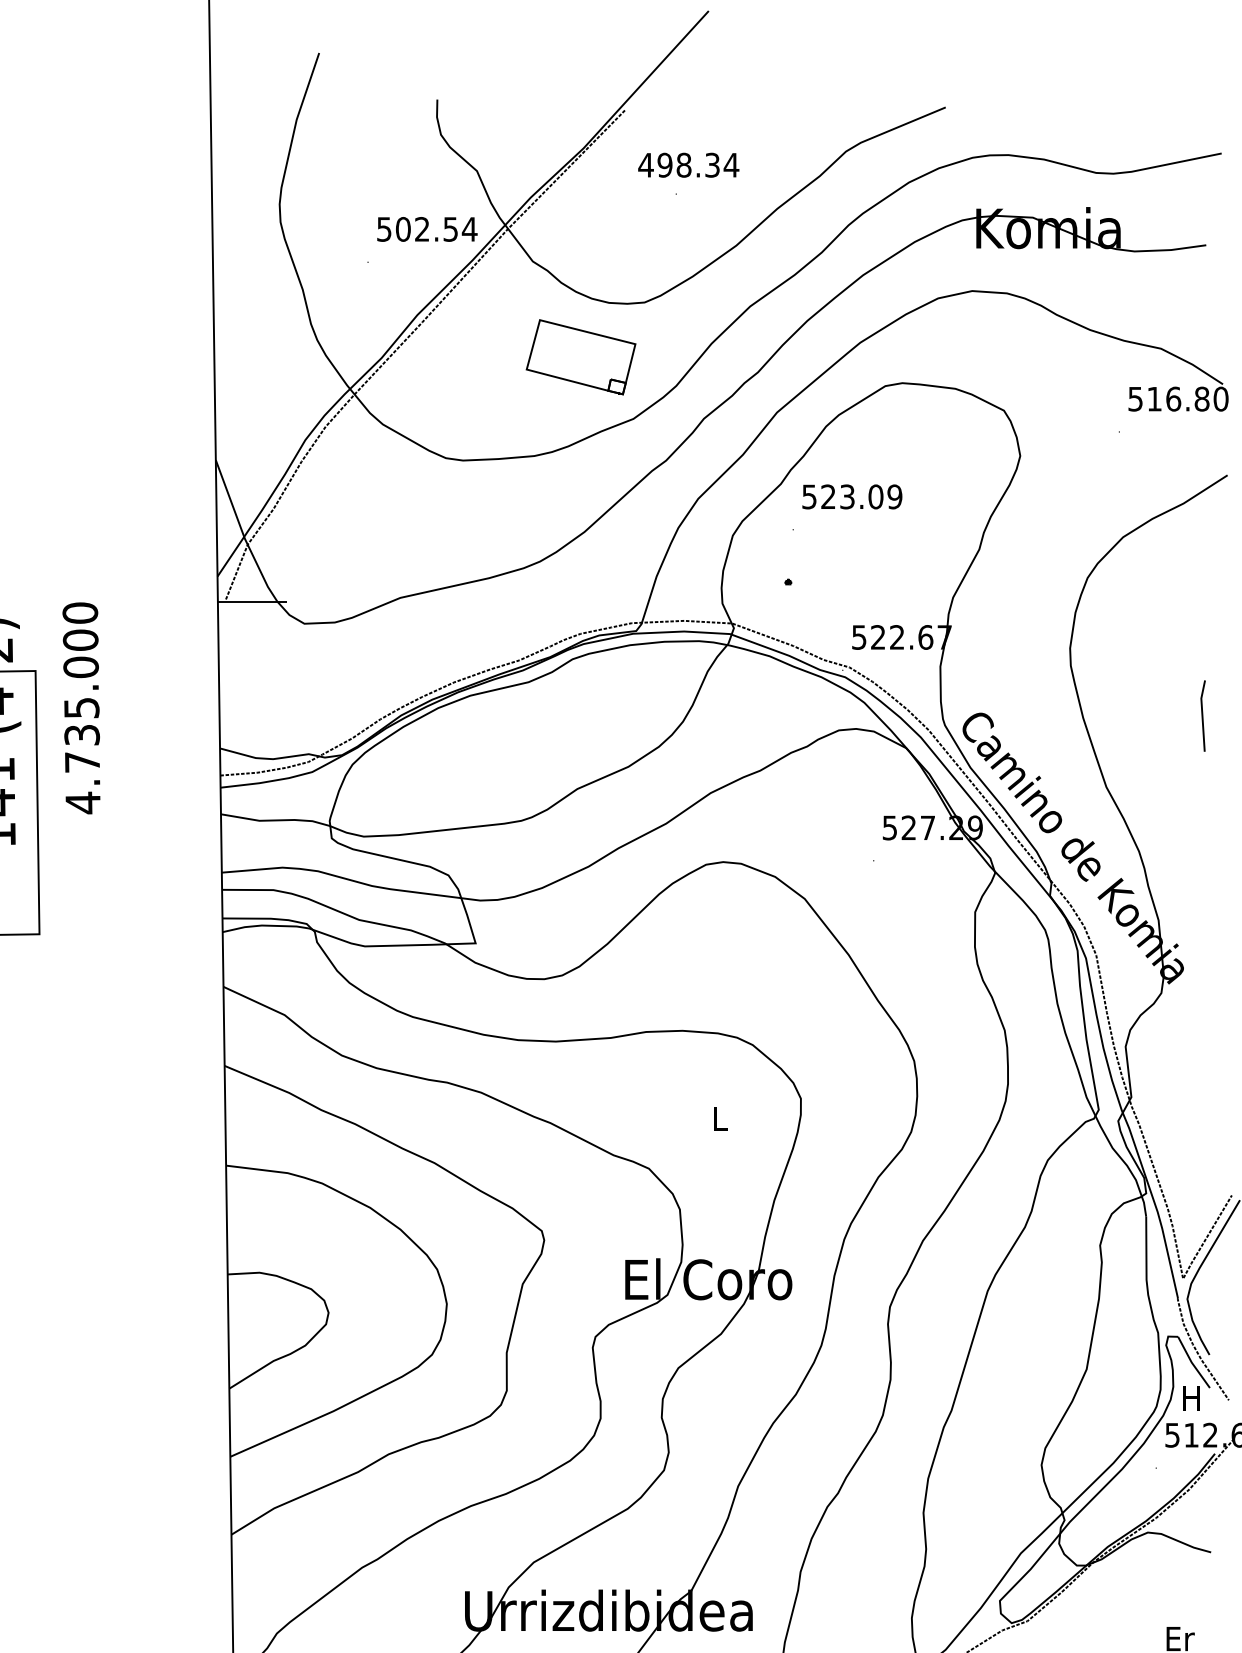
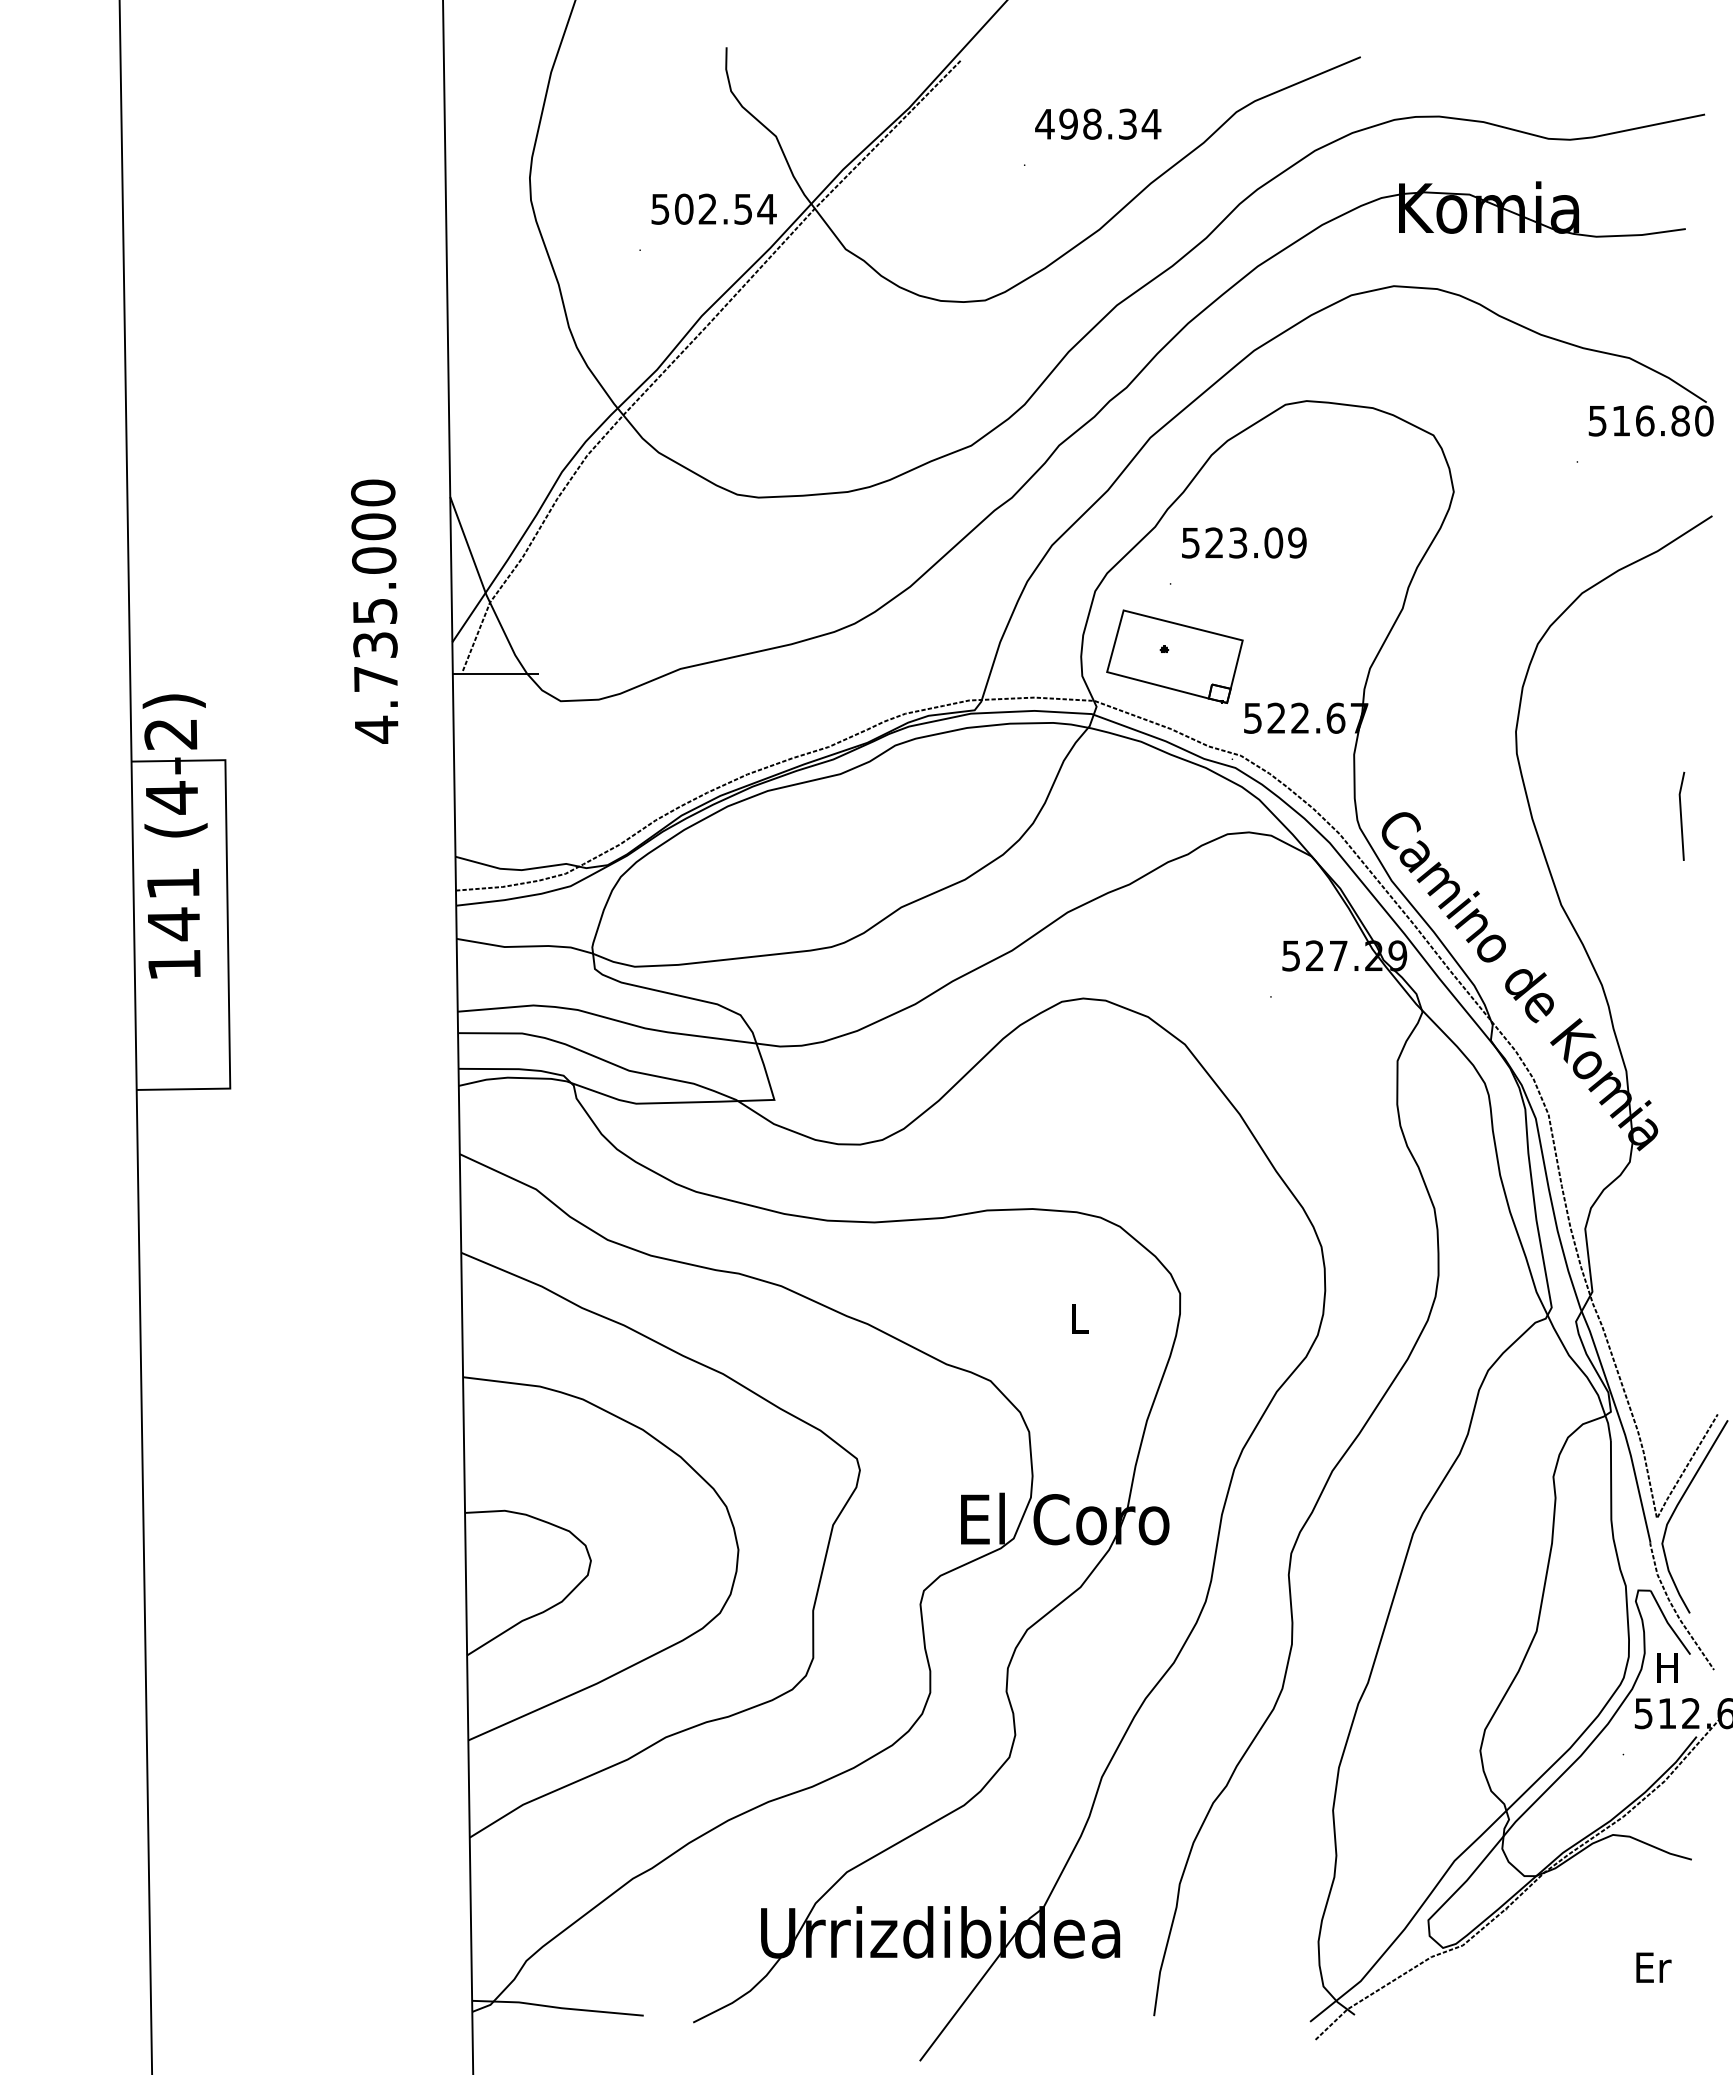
text: (688, 164) -> (1098, 123), moved
part: (580, 357) -> (1174, 656), moved
text: (81, 708) -> (374, 611), moved

